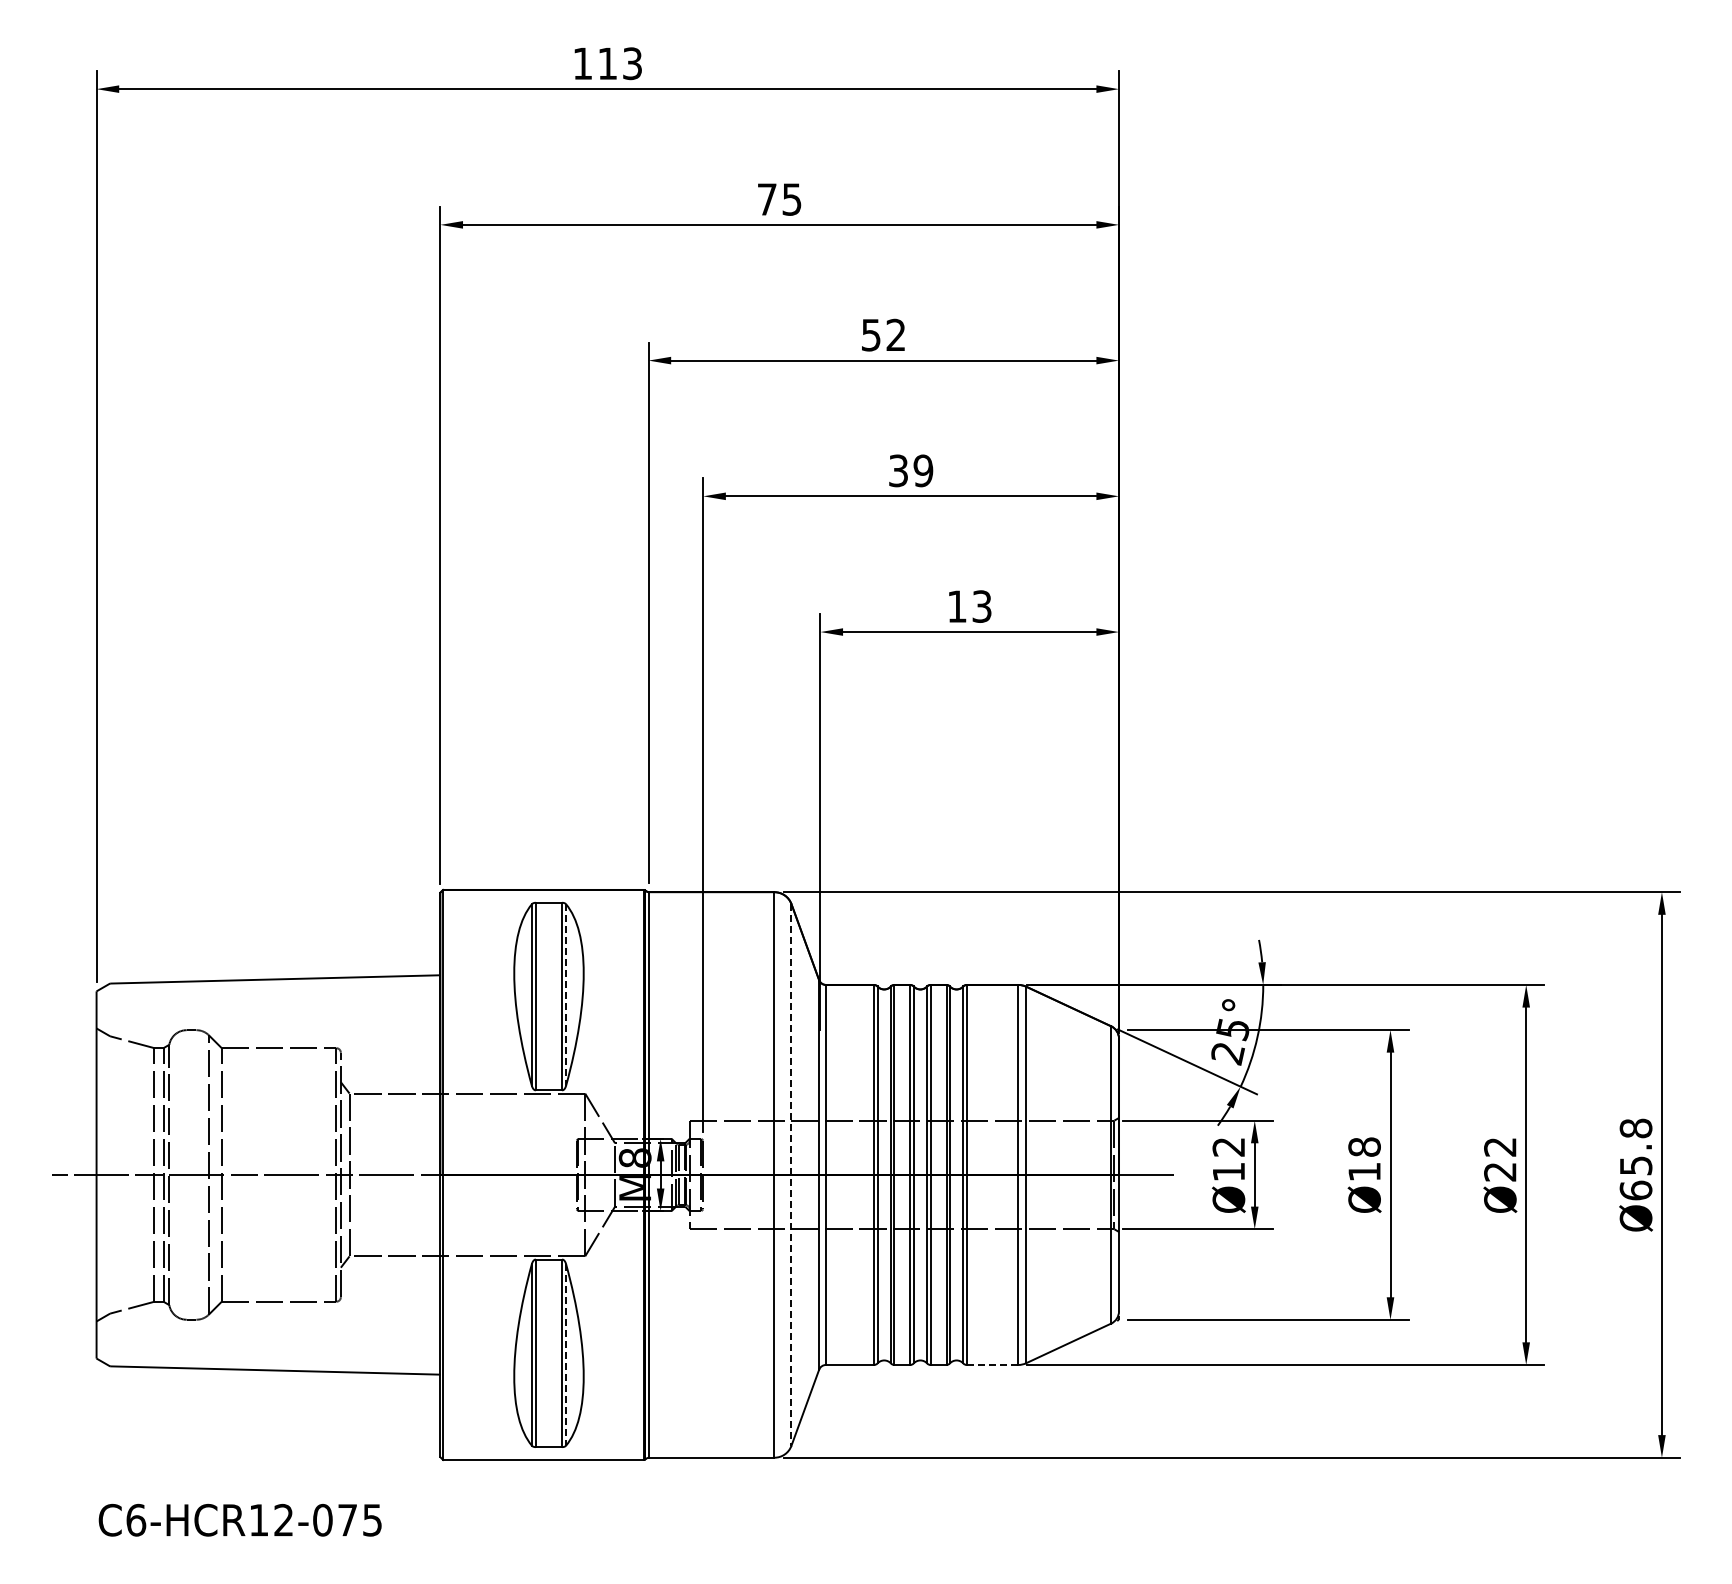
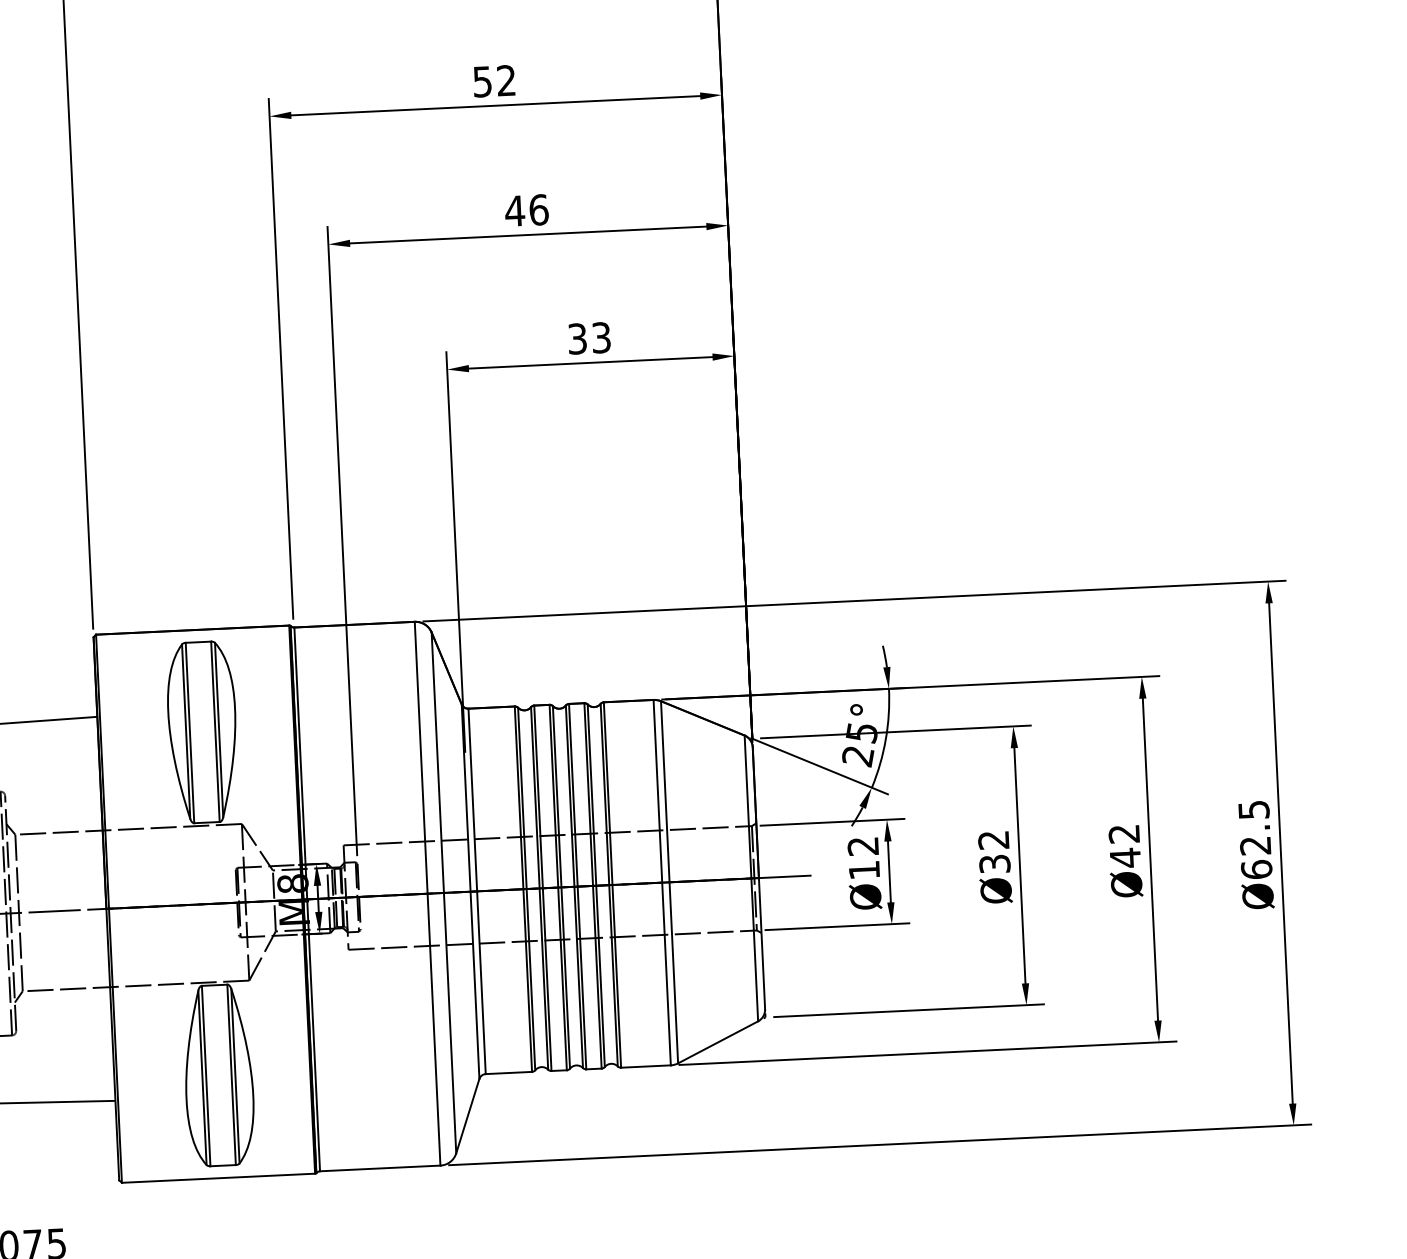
text: (910, 470) -> (526, 210), 39 -> 46
text: (956, 606) -> (576, 338), 13 -> 33
line: (566, 994) -> (219, 729), dashed -> solid
text: (1635, 1146) -> (1254, 827), Ø65.8 -> Ø62.5
text: (1364, 1159) -> (994, 852), Ø18 -> Ø32
text: (1500, 1171) -> (1125, 857), Ø22 -> Ø42
line: (791, 1174) -> (443, 892), dashed -> solid
line: (566, 1354) -> (235, 1075), dashed -> solid
line: (992, 1364) -> (645, 1066), dashed -> solid

